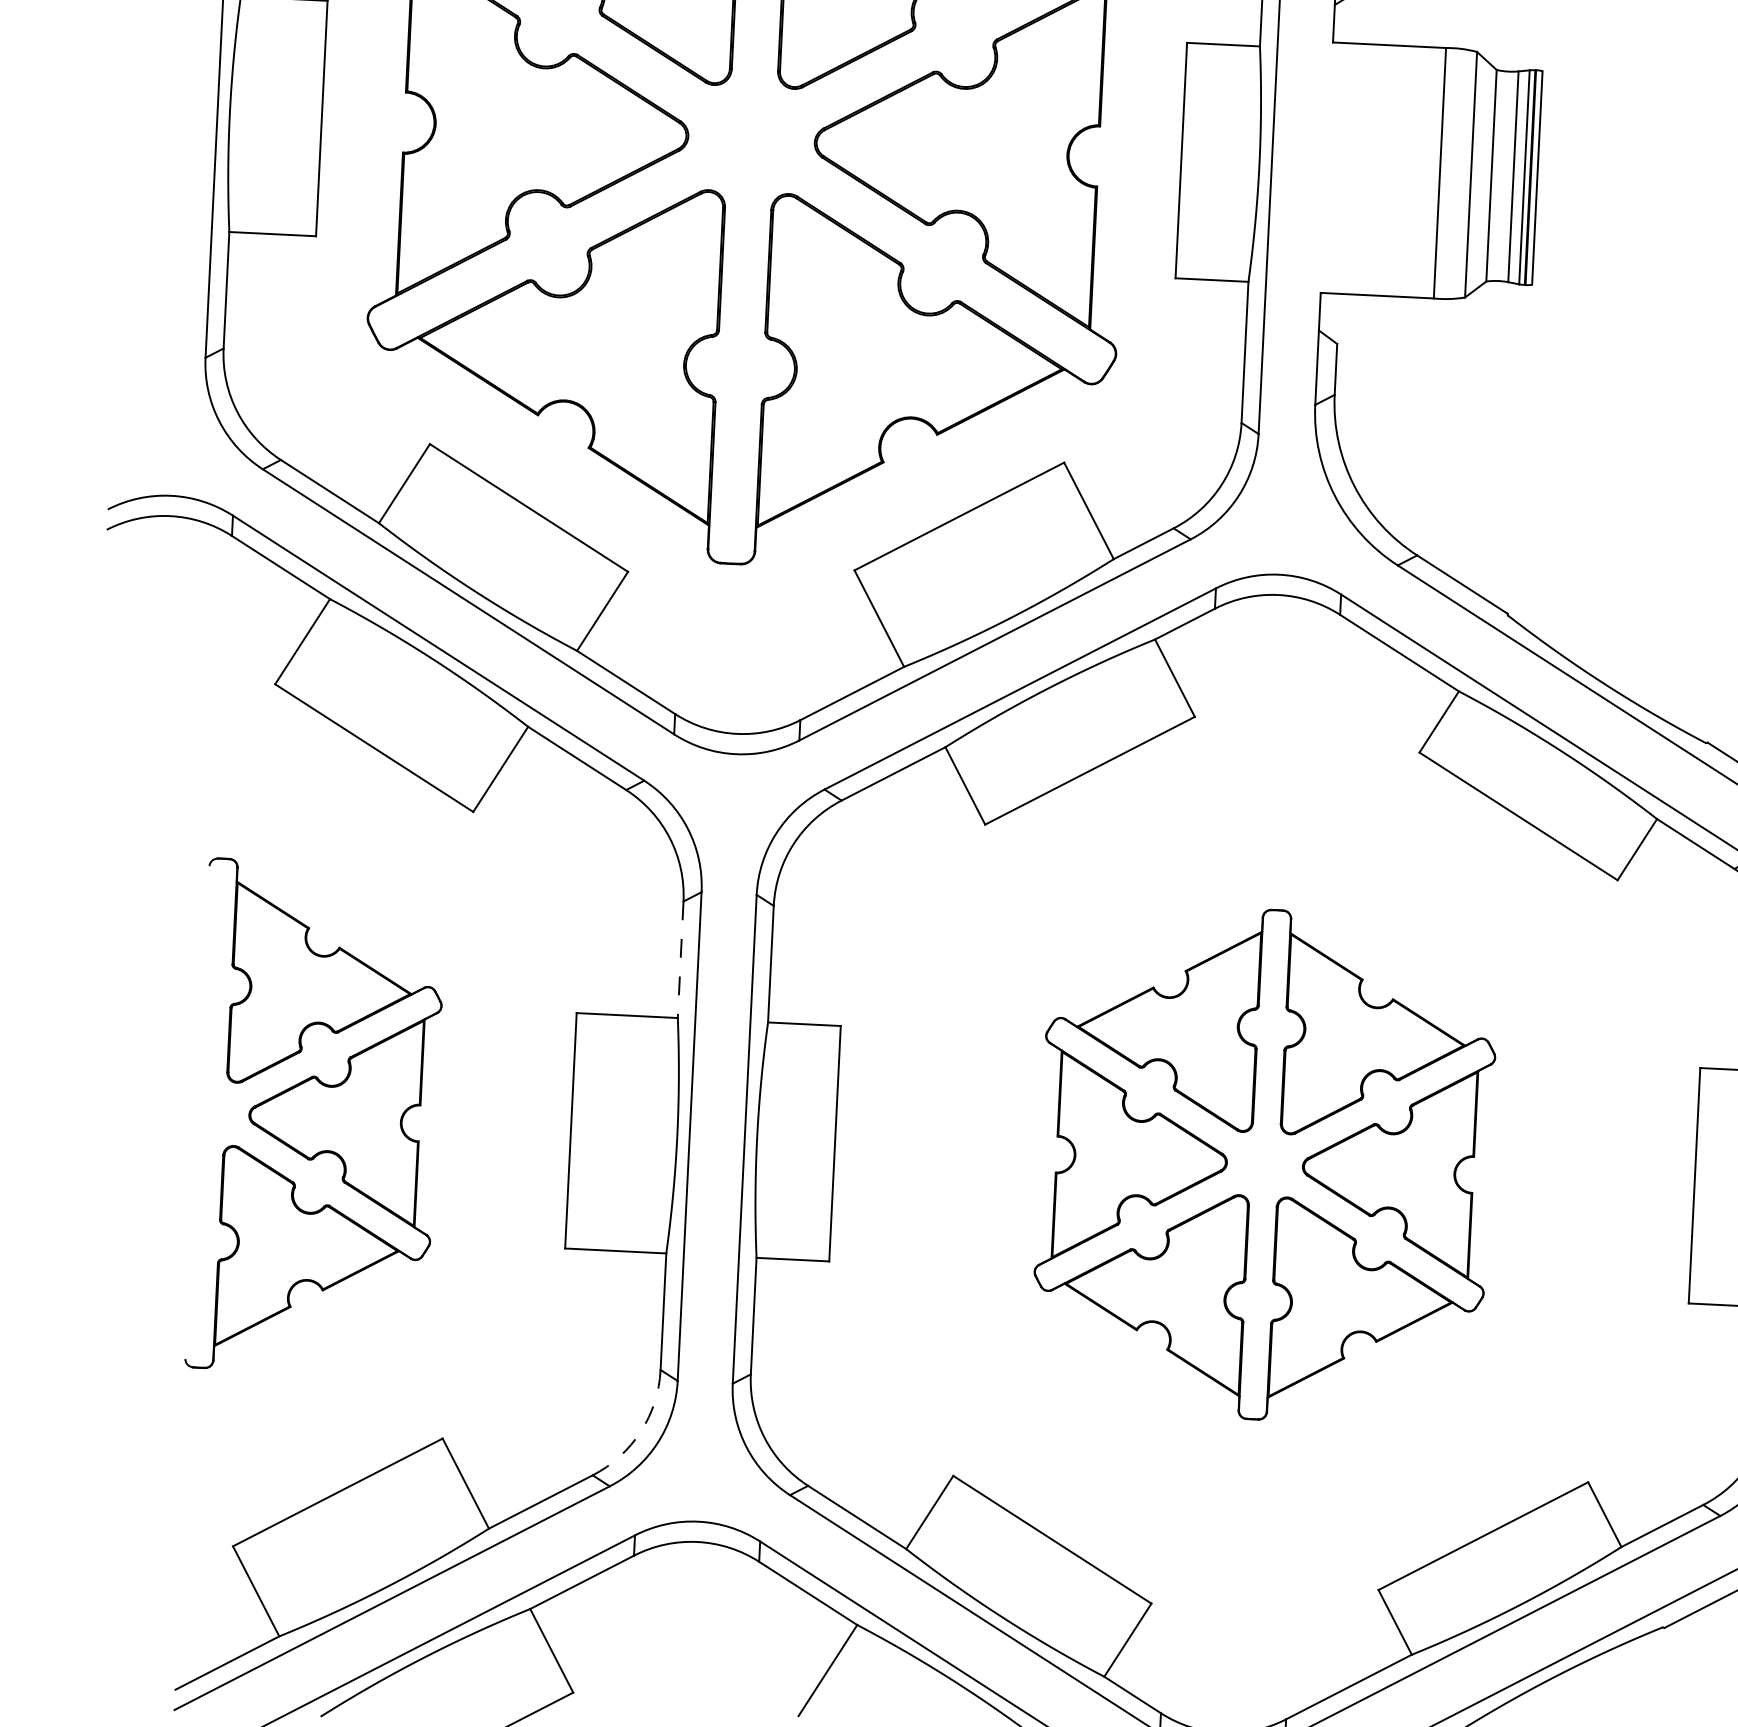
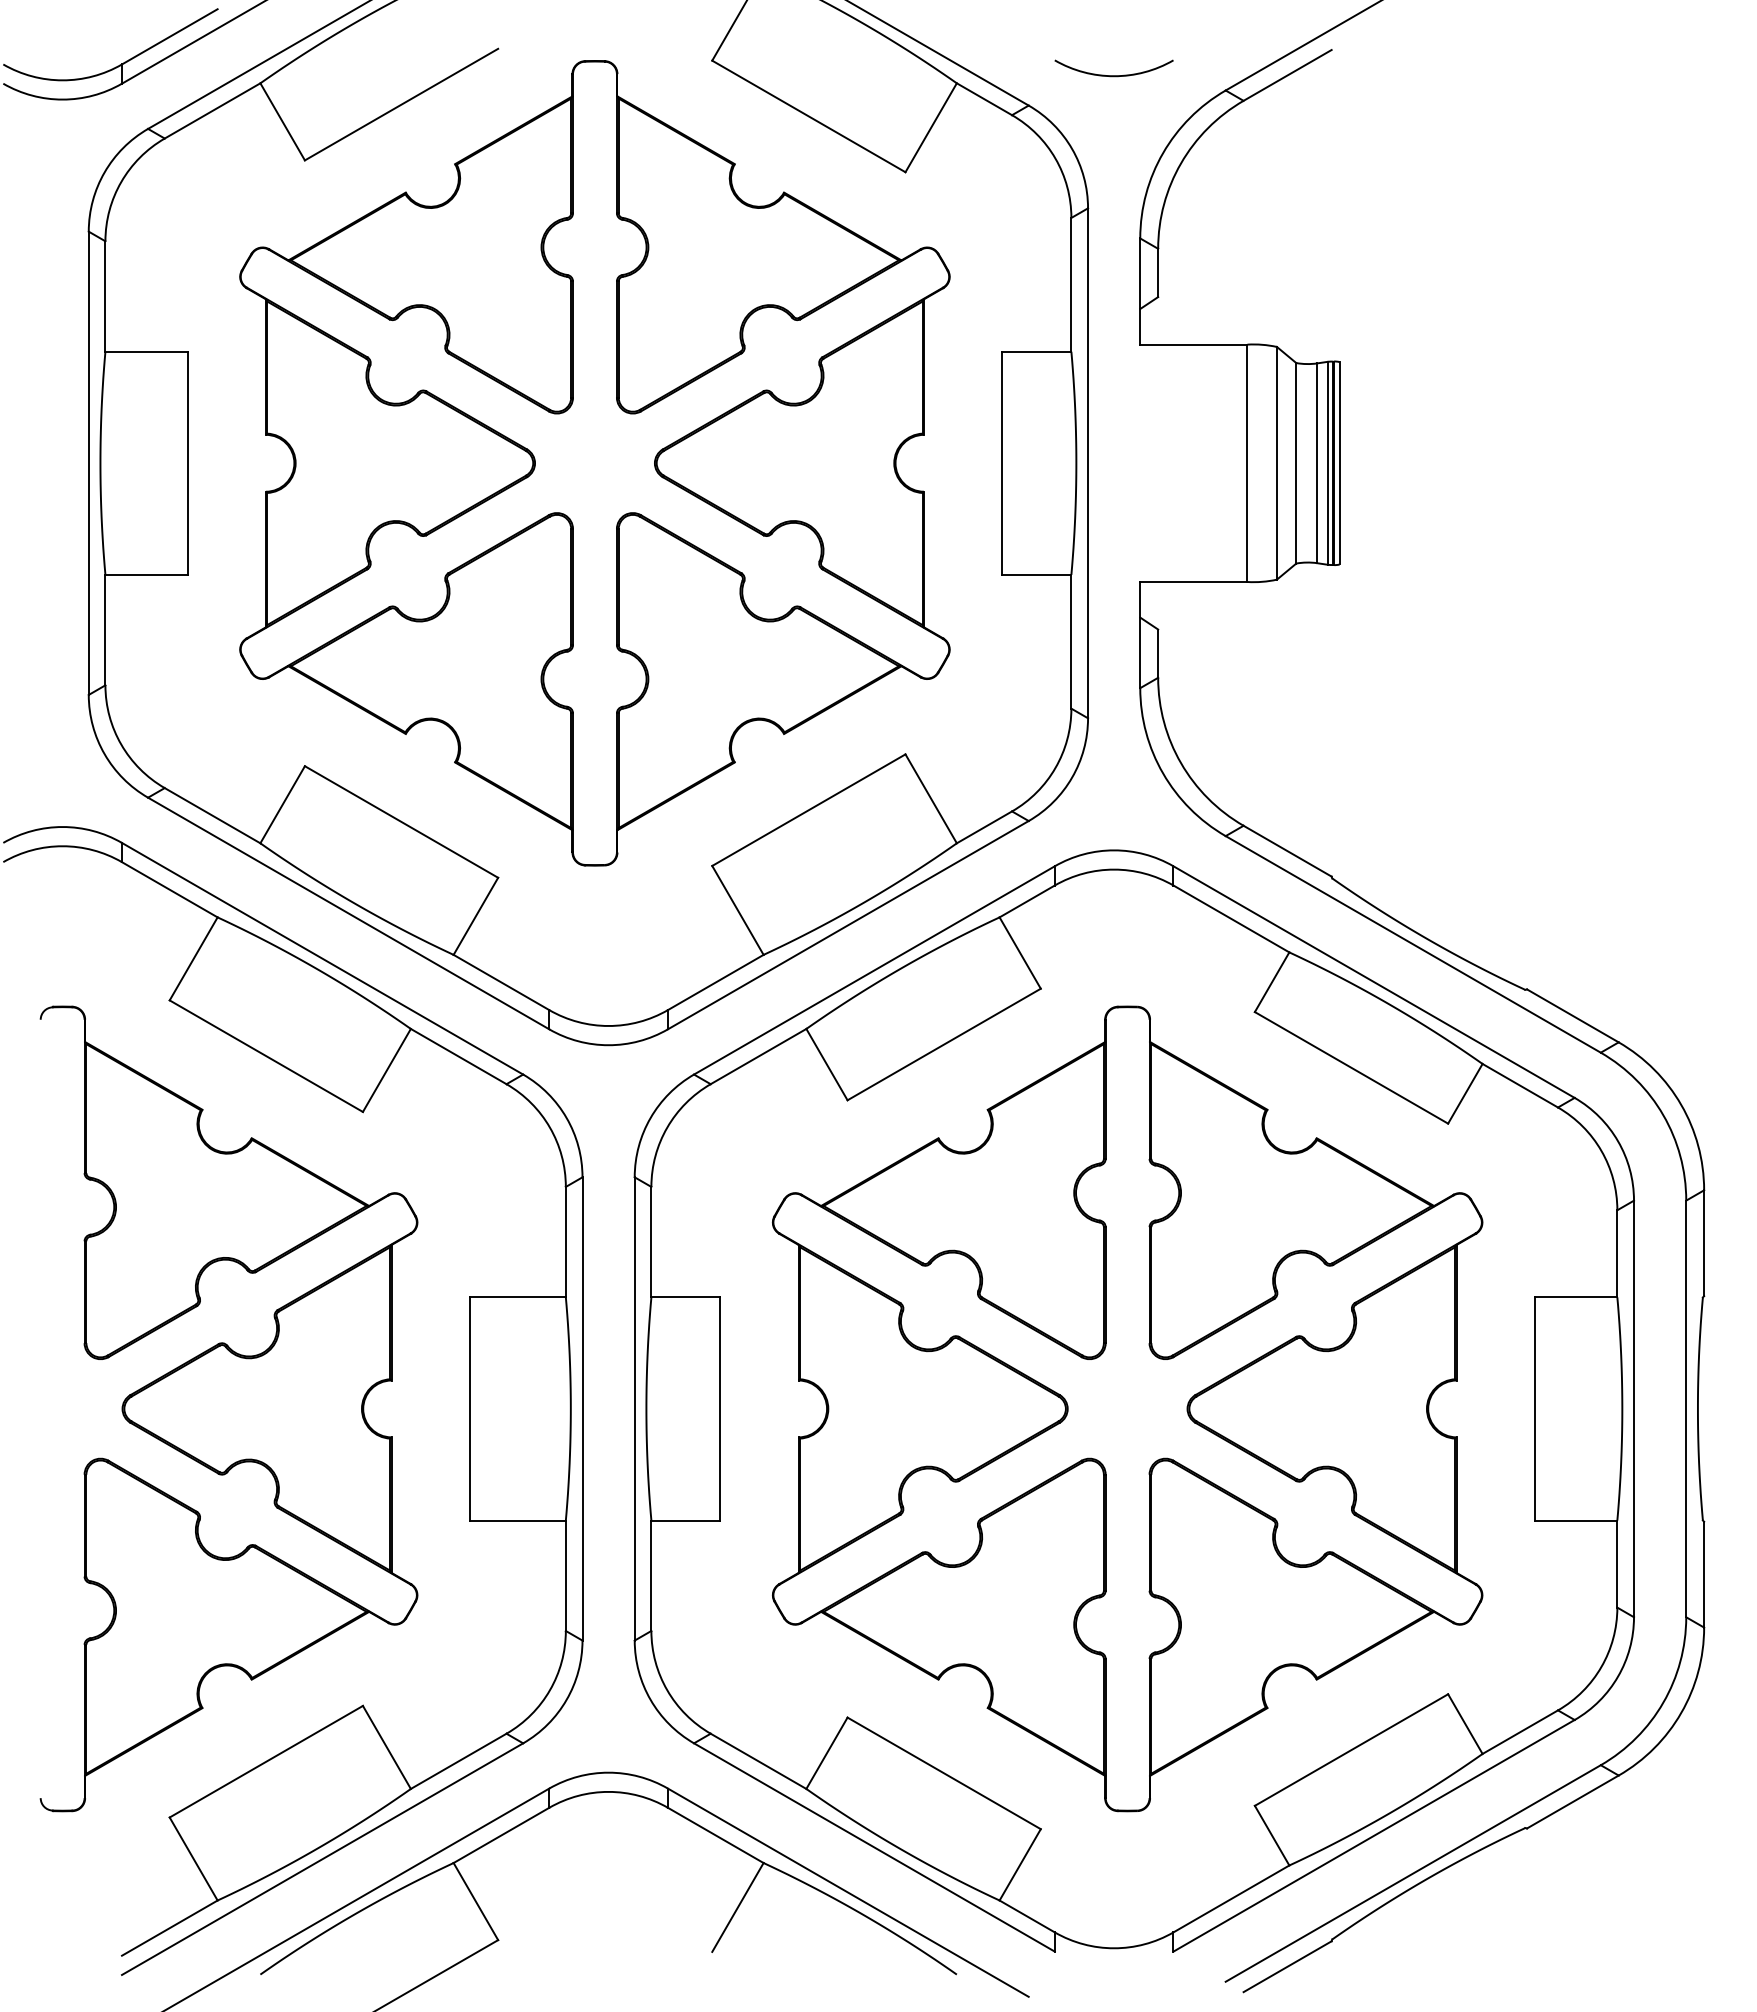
line: (680, 960) -> (565, 1242), dashed -> solid
part: (316, 1117) -> (228, 1408), size x1.67
part: (1264, 1164) -> (1127, 1408), size x1.67
arc: (640, 1431) -> (549, 1690), dashed -> solid

